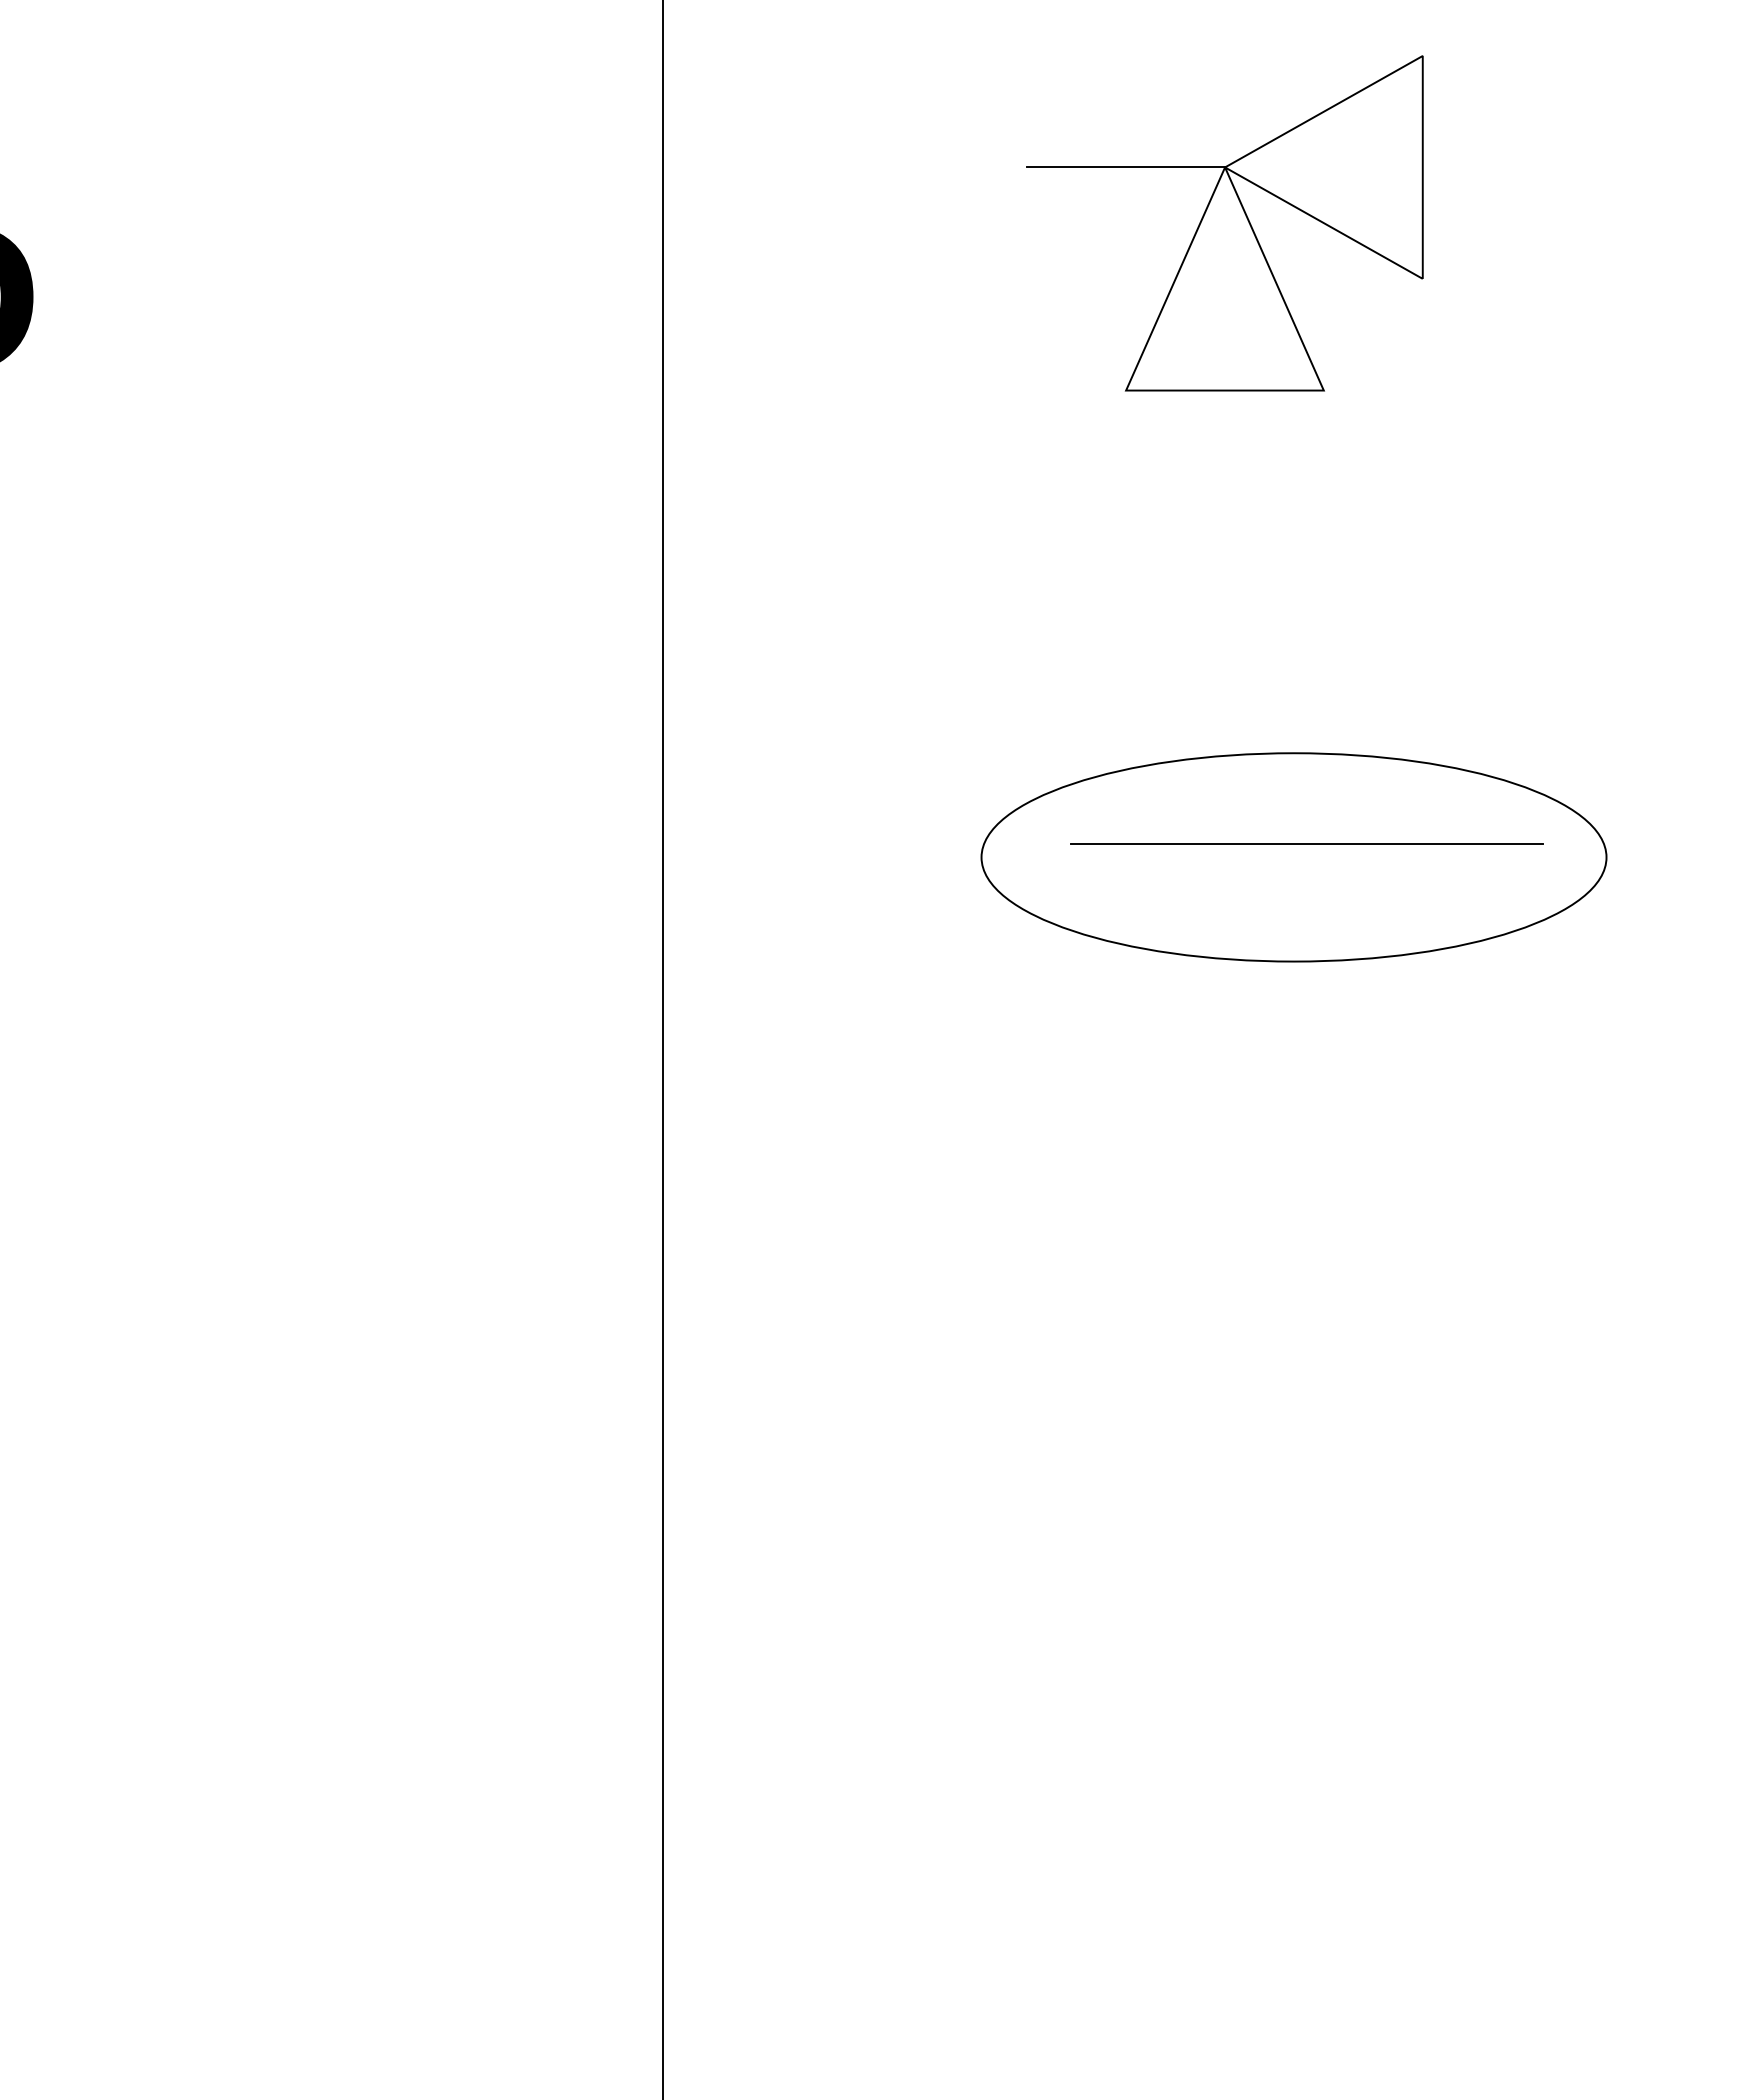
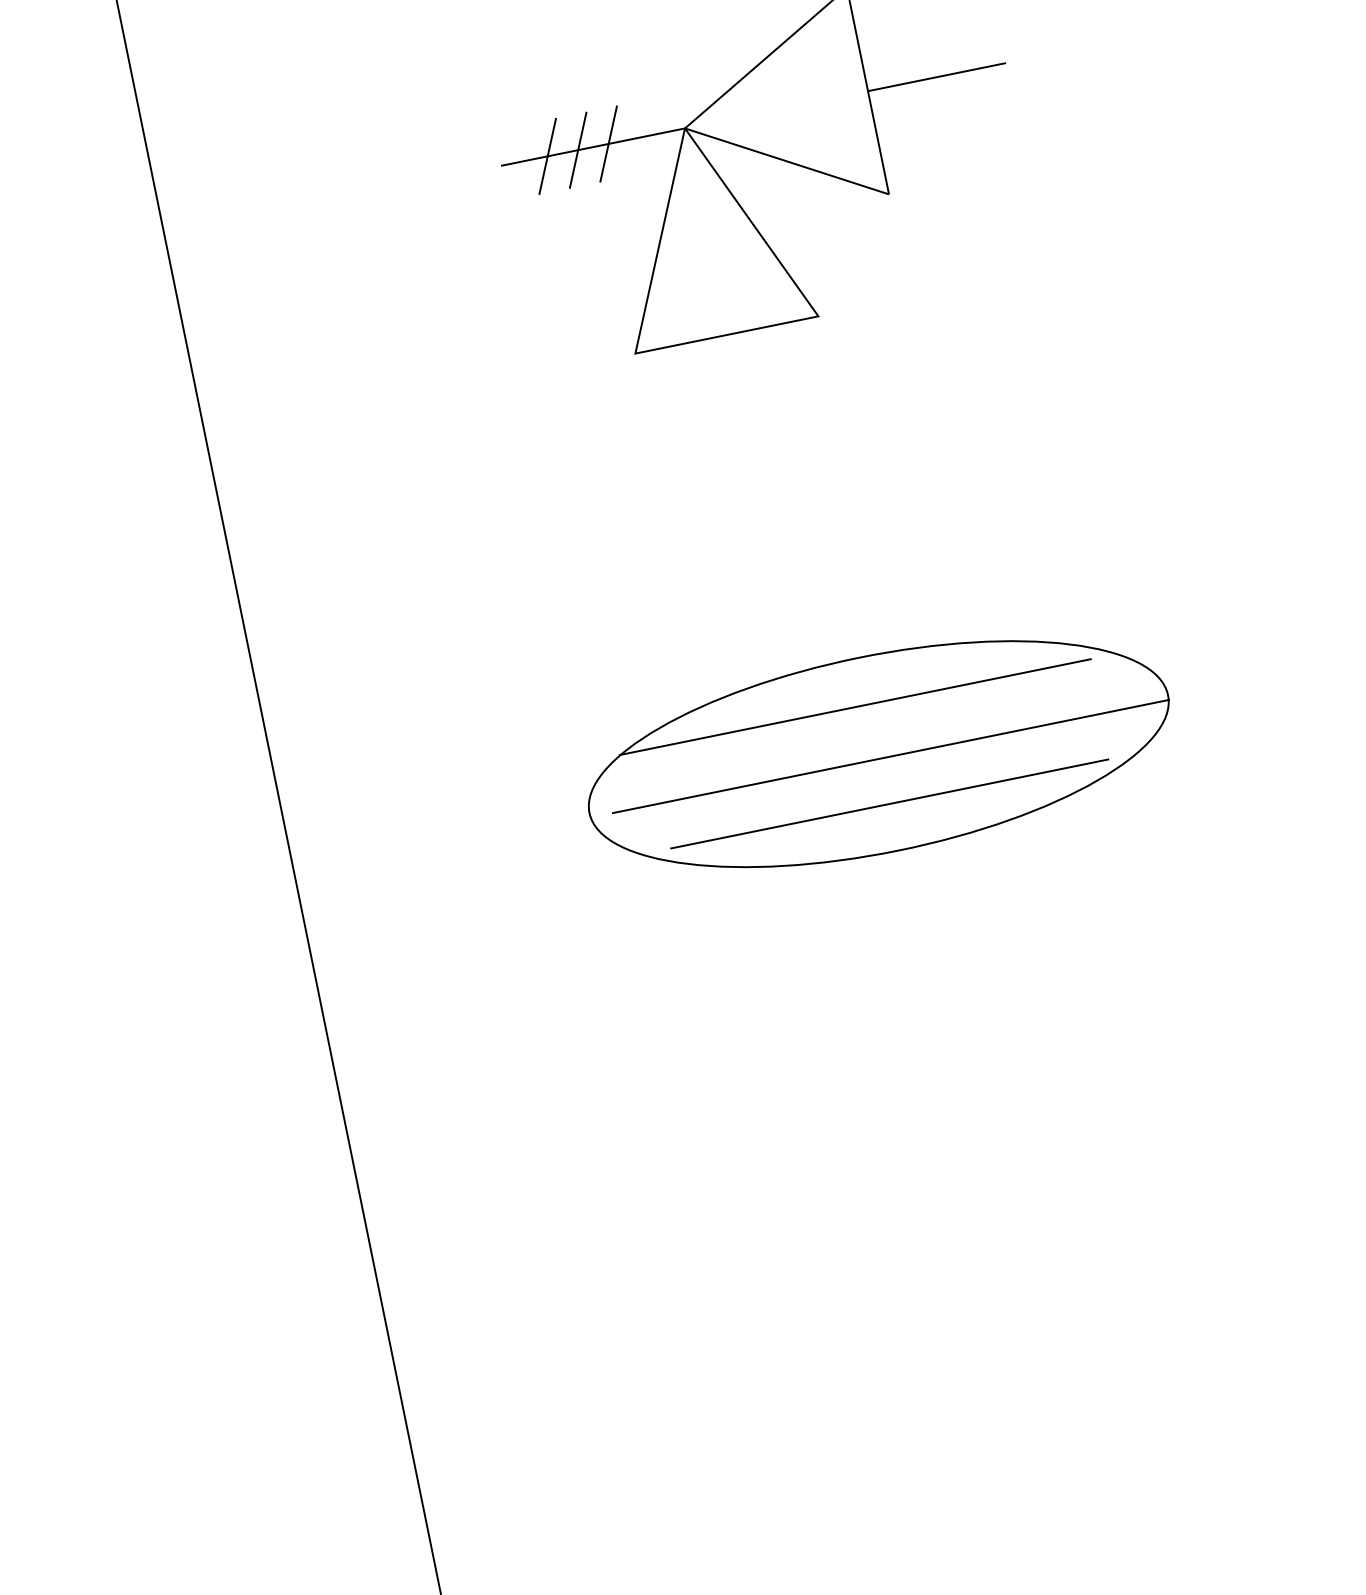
line: (1076, 167) -> (547, 156), added
line: (1109, 167) -> (578, 150), added
line: (1142, 167) -> (608, 144), added
line: (1496, 167) -> (936, 77), added
line: (1279, 803) -> (855, 707), added
line: (1306, 843) -> (889, 803), moved
line: (1305, 862) -> (890, 756), added

